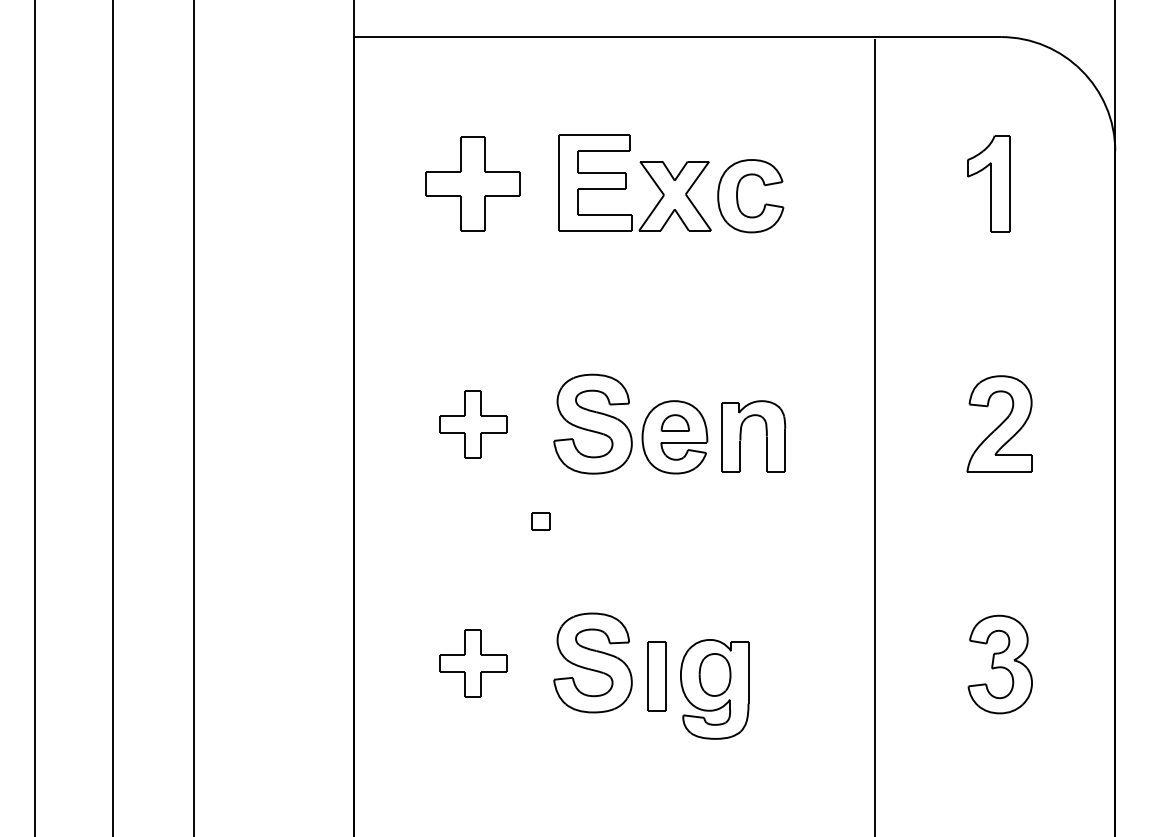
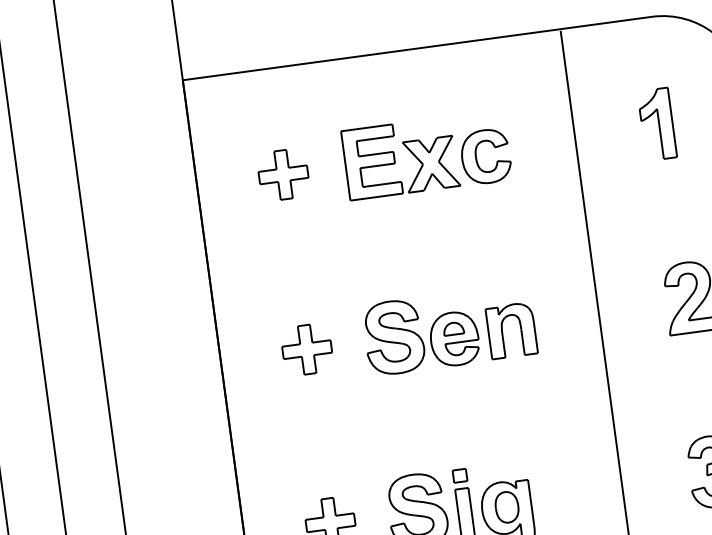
part: (473, 183) -> (283, 174), size x0.71
part: (540, 521) -> (459, 475), moved

